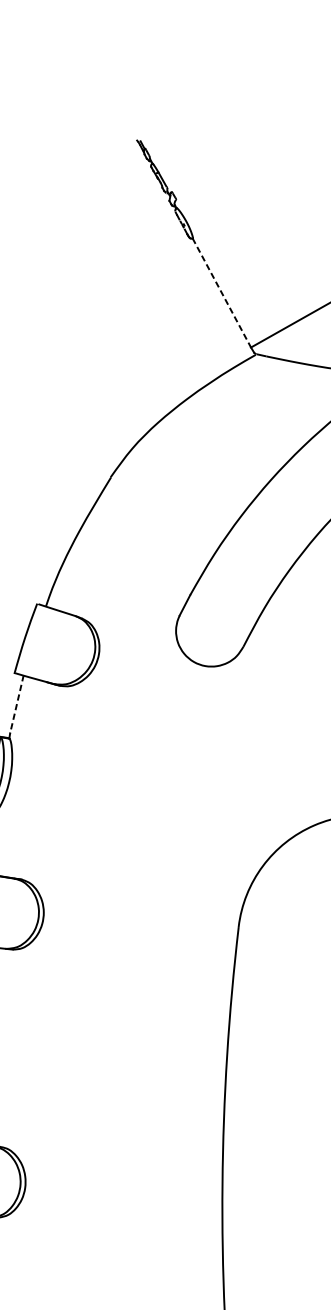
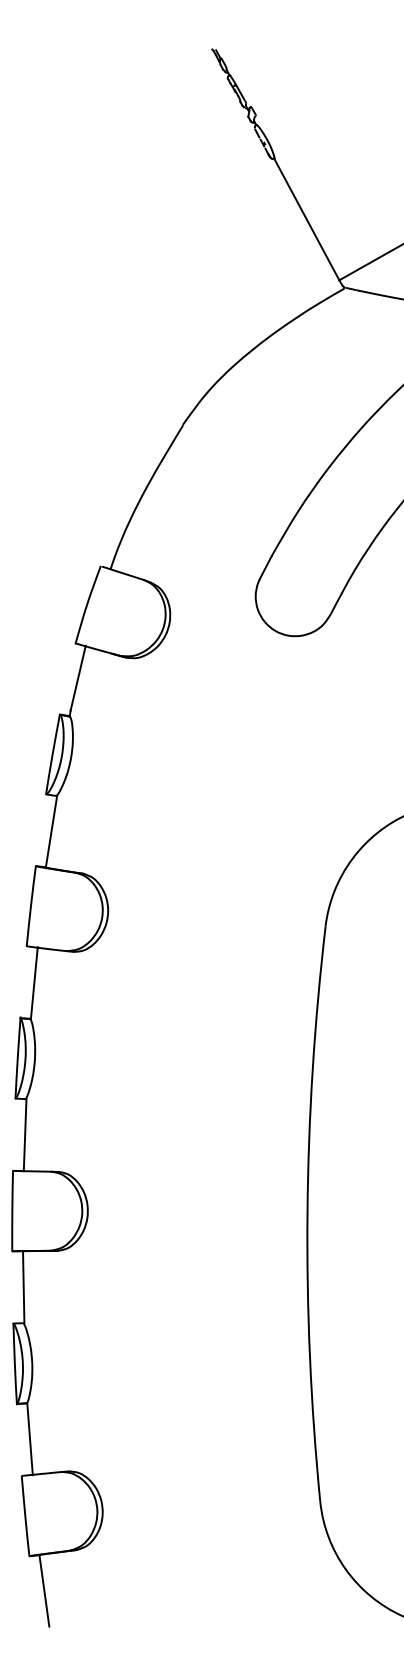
line: (221, 293) -> (306, 219), dashed -> solid
line: (17, 704) -> (78, 678), dashed -> solid

